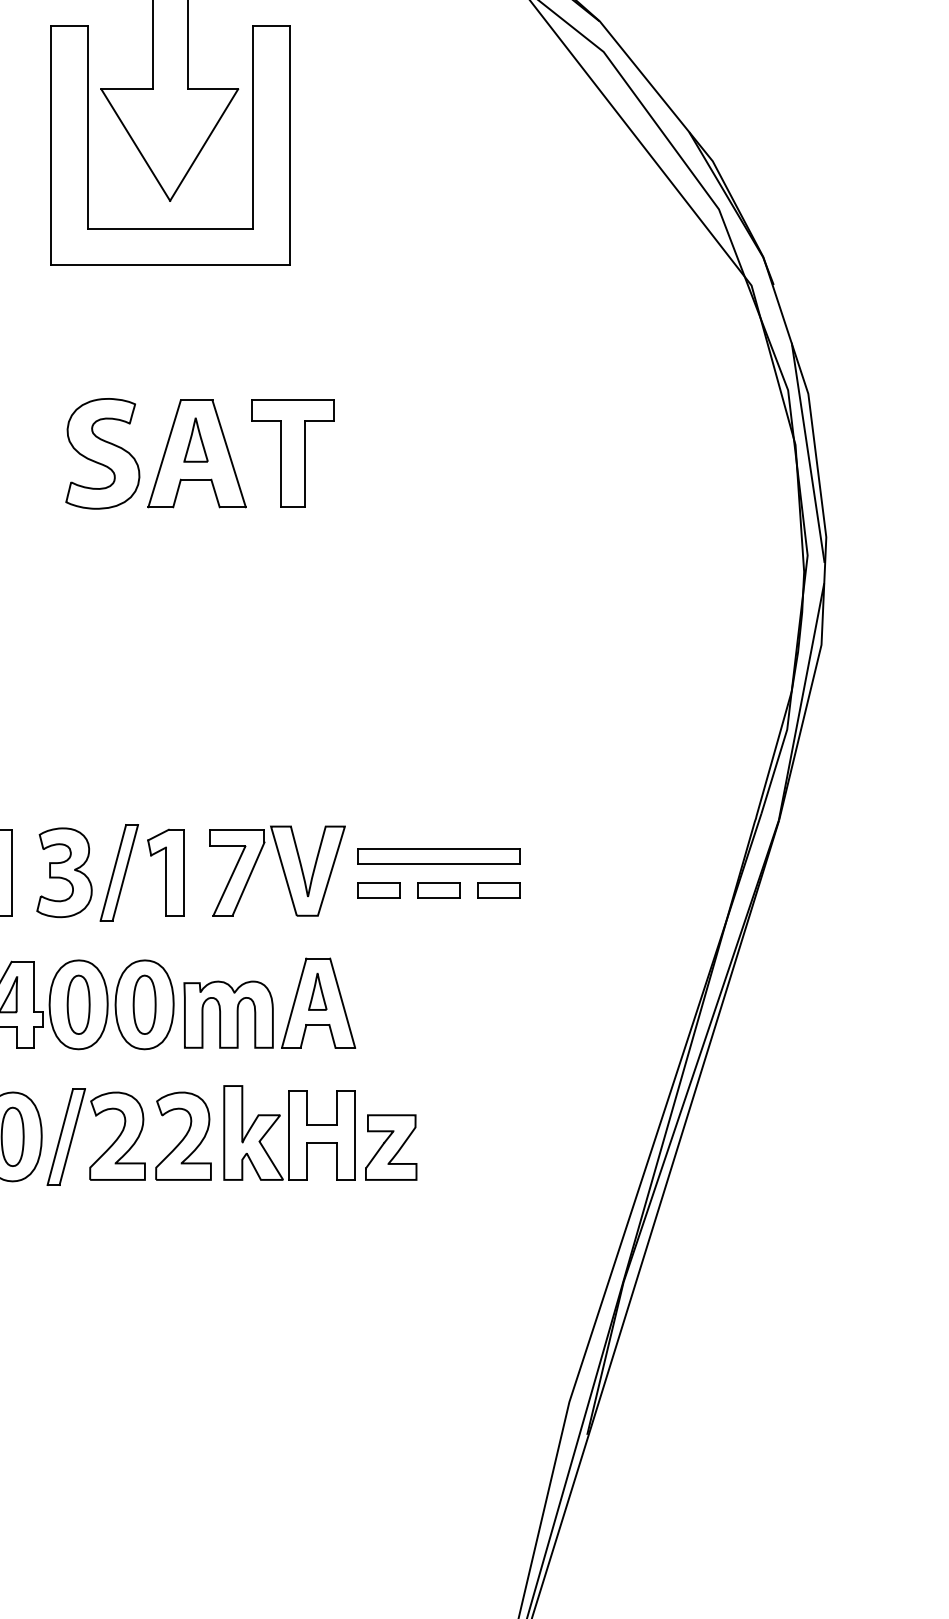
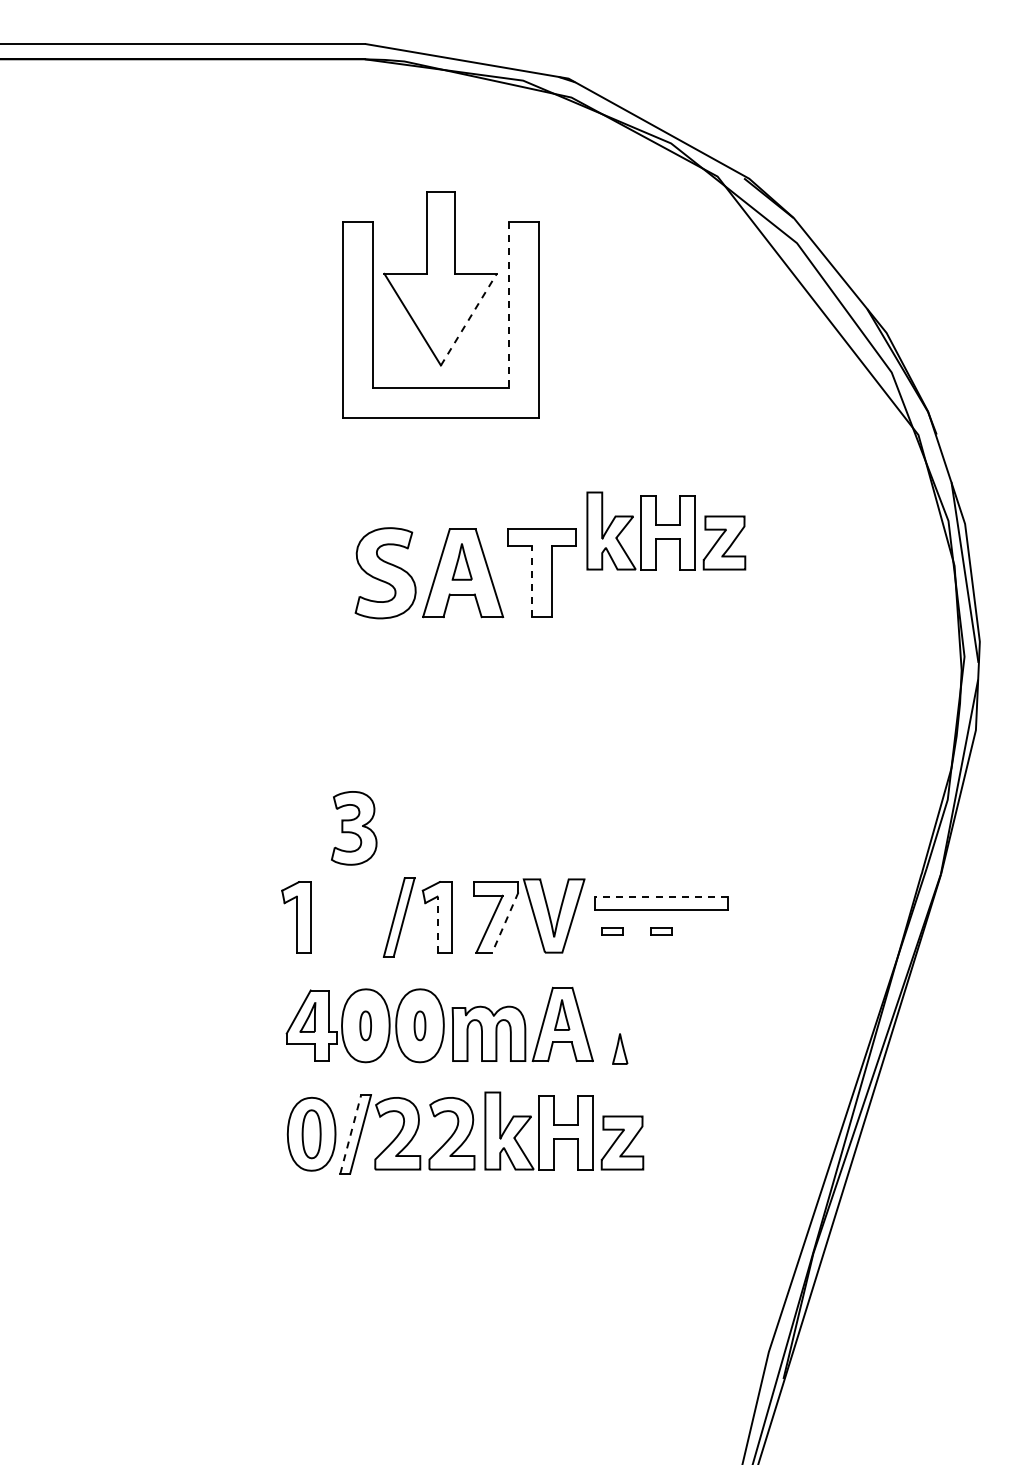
line: (253, 127) -> (509, 305), solid -> dashed
line: (203, 144) -> (468, 319), solid -> dashed
part: (444, 401) -> (666, 530), added
line: (280, 463) -> (531, 581), solid -> dashed
line: (438, 848) -> (661, 897), solid -> dashed
part: (64, 872) -> (354, 828), moved
line: (248, 879) -> (505, 922), solid -> dashed
line: (165, 881) -> (437, 924), solid -> dashed
part: (379, 890) -> (612, 931), size x0.6
part: (438, 890) -> (661, 931), size x0.6
part: (498, 890) -> (710, 931), removed
part: (78, 1004) -> (365, 1025), size x0.6
part: (144, 1004) -> (419, 1025), size x0.6
part: (388, 1032) -> (620, 1048), added
line: (60, 1137) -> (350, 1134), solid -> dashed

